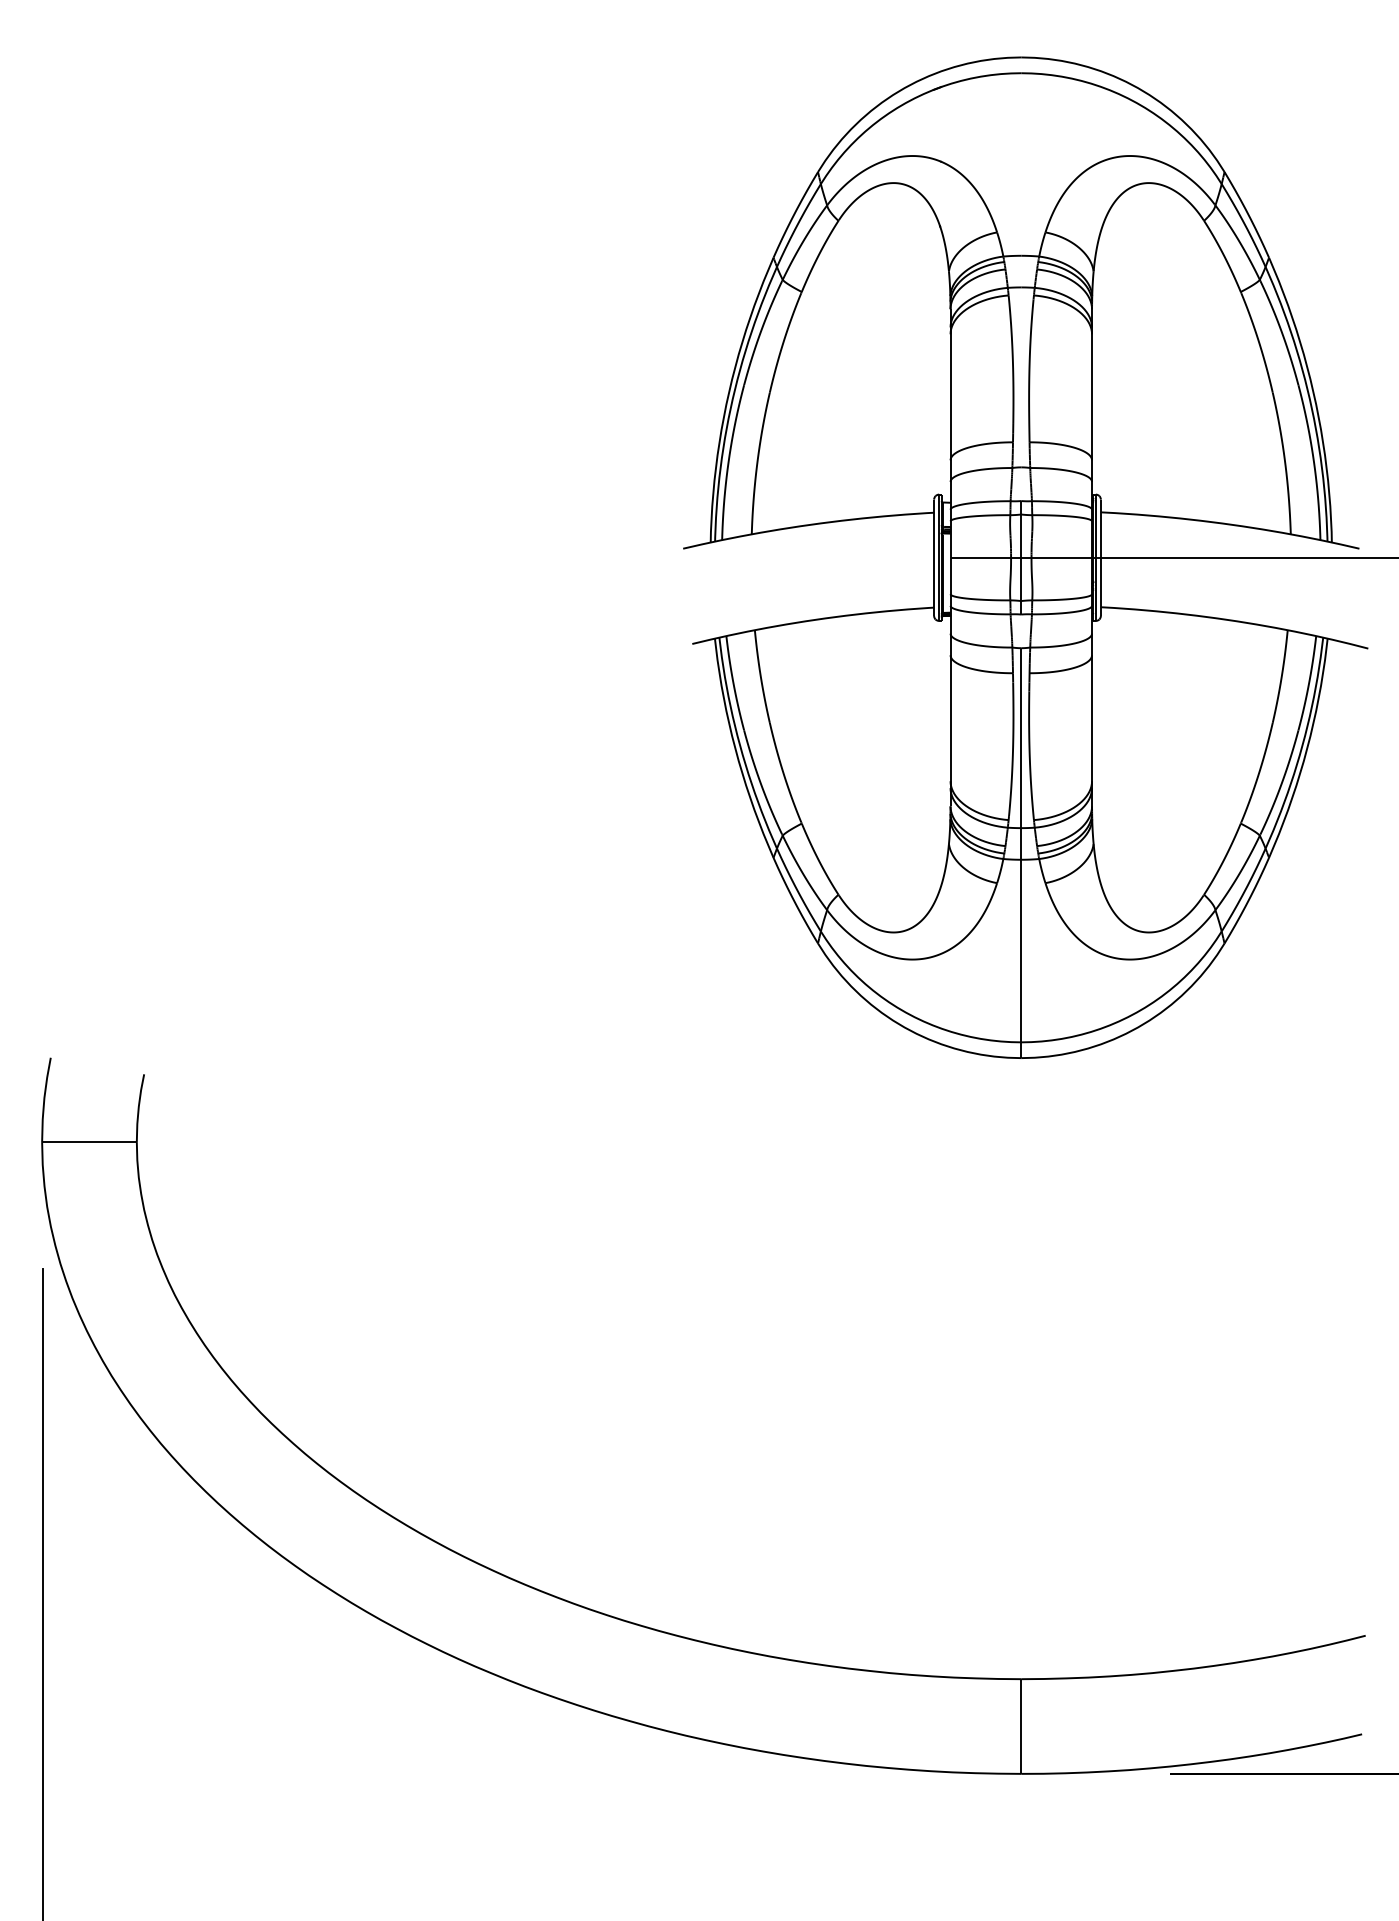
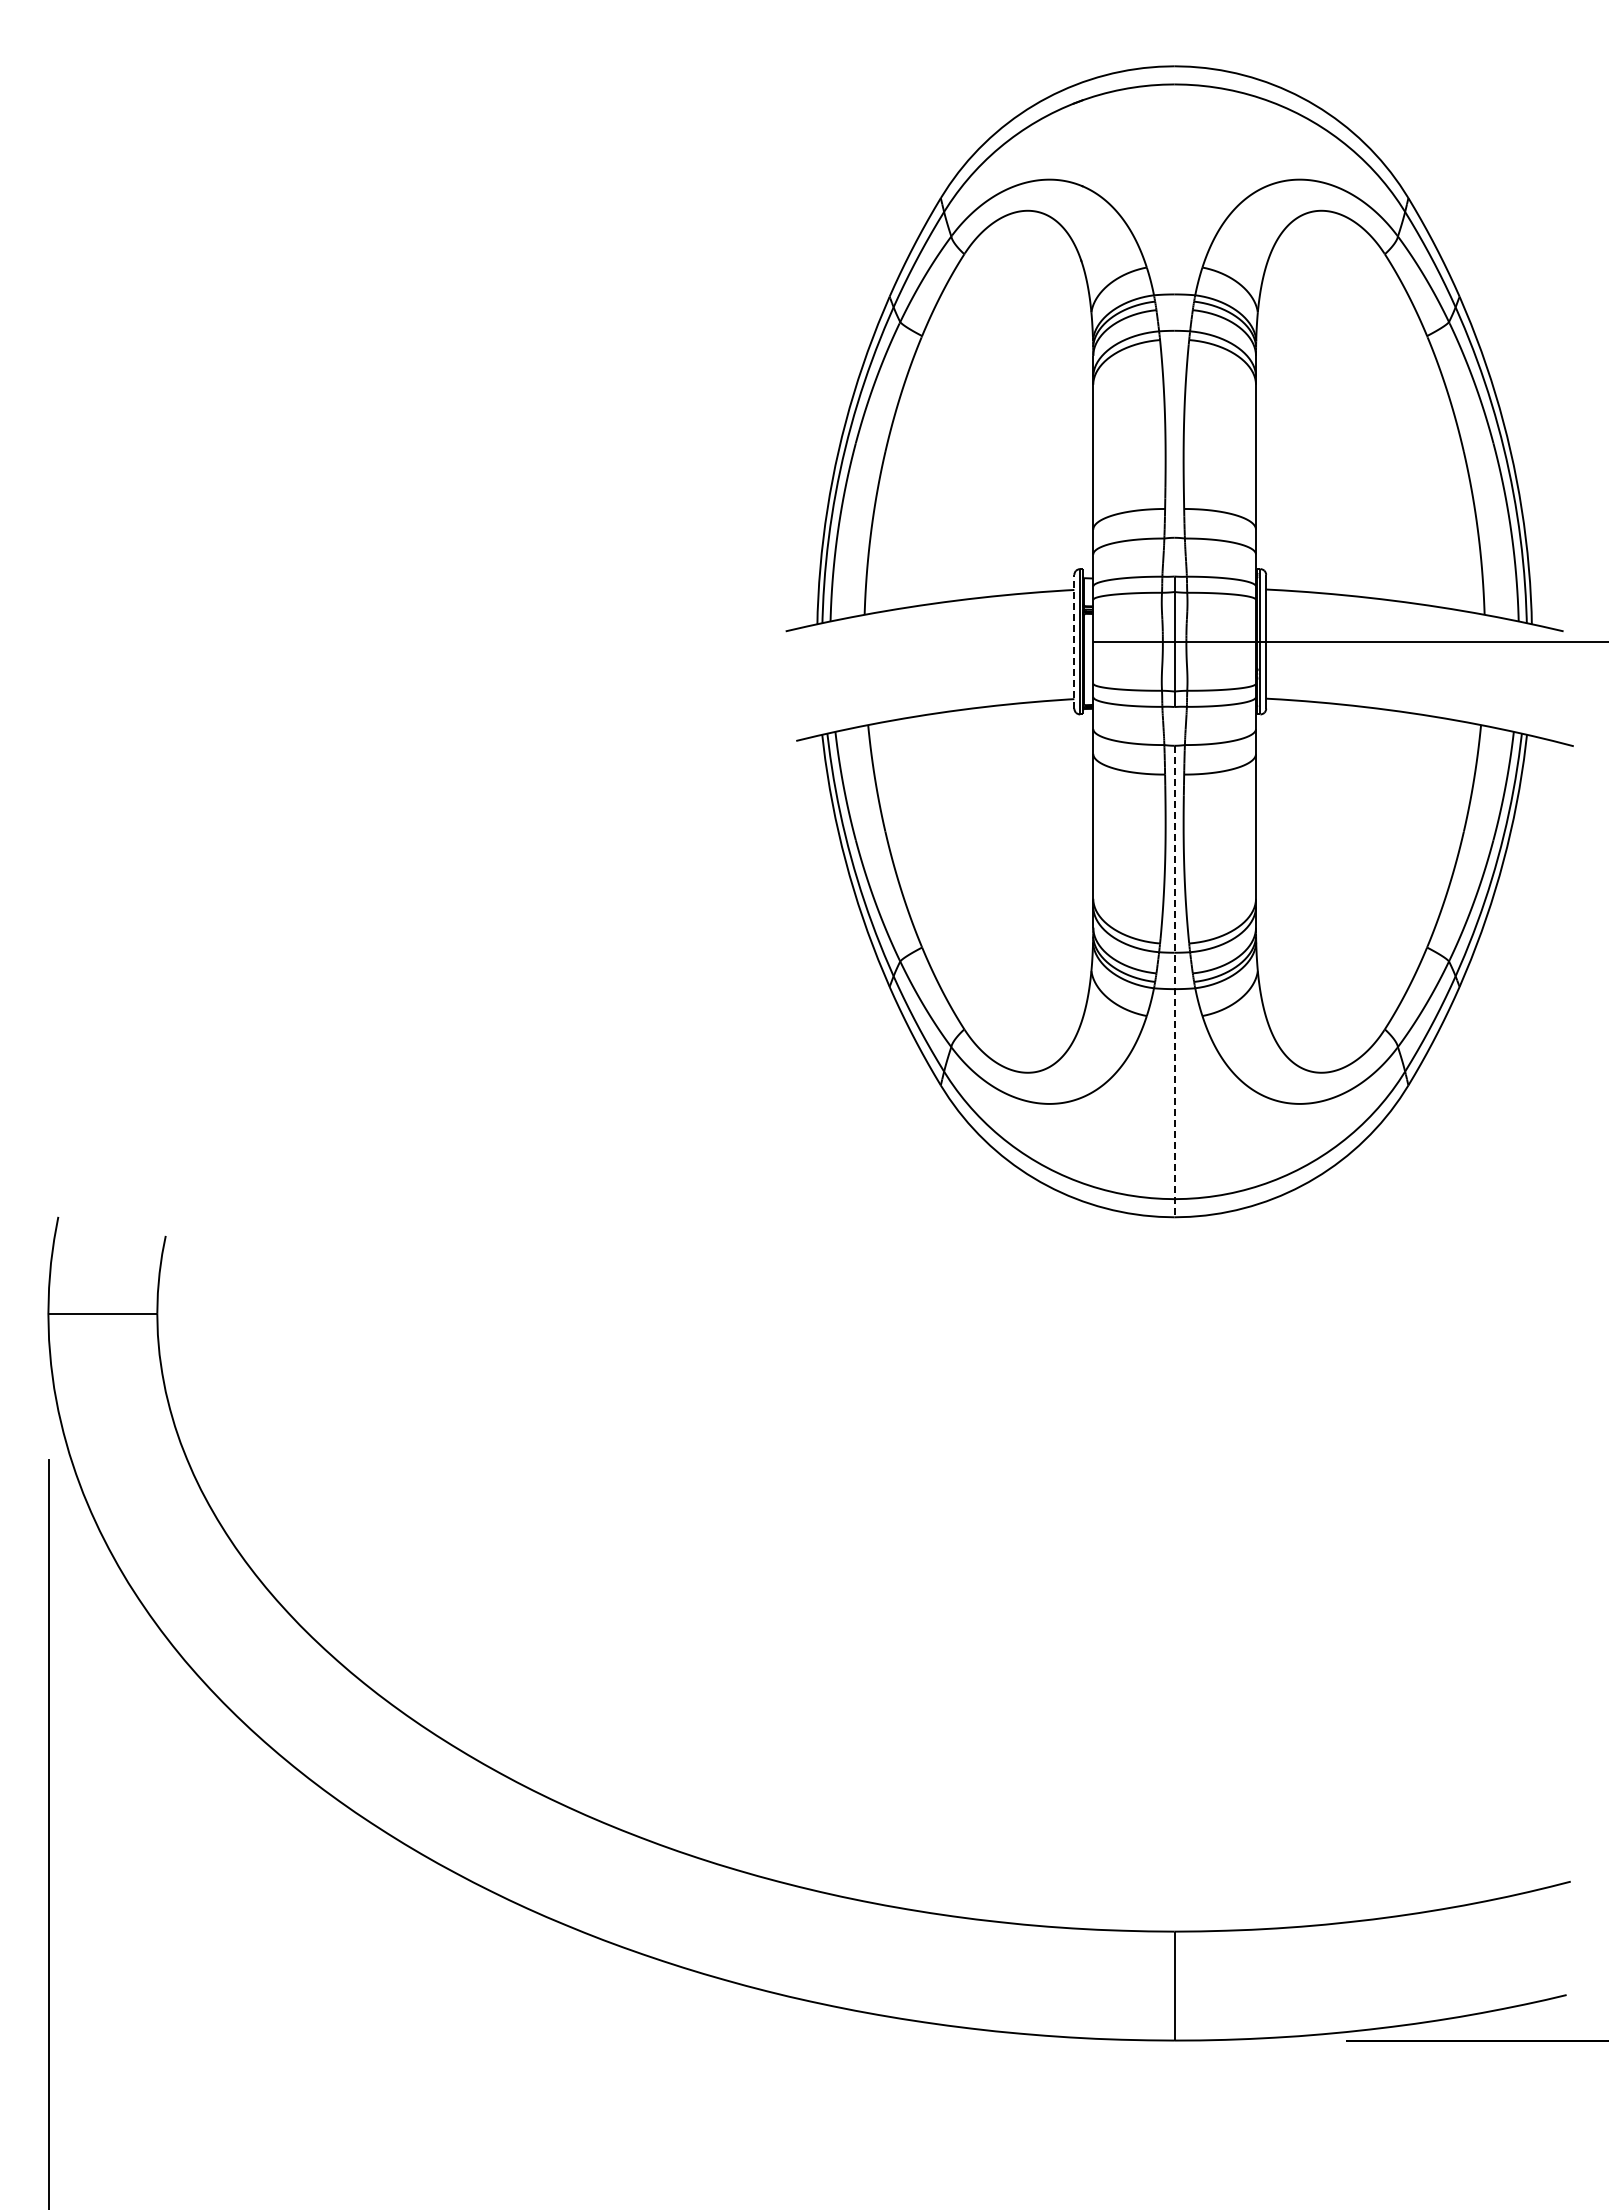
line: (934, 557) -> (1074, 641), solid -> dashed
line: (1021, 853) -> (1174, 981), solid -> dashed

